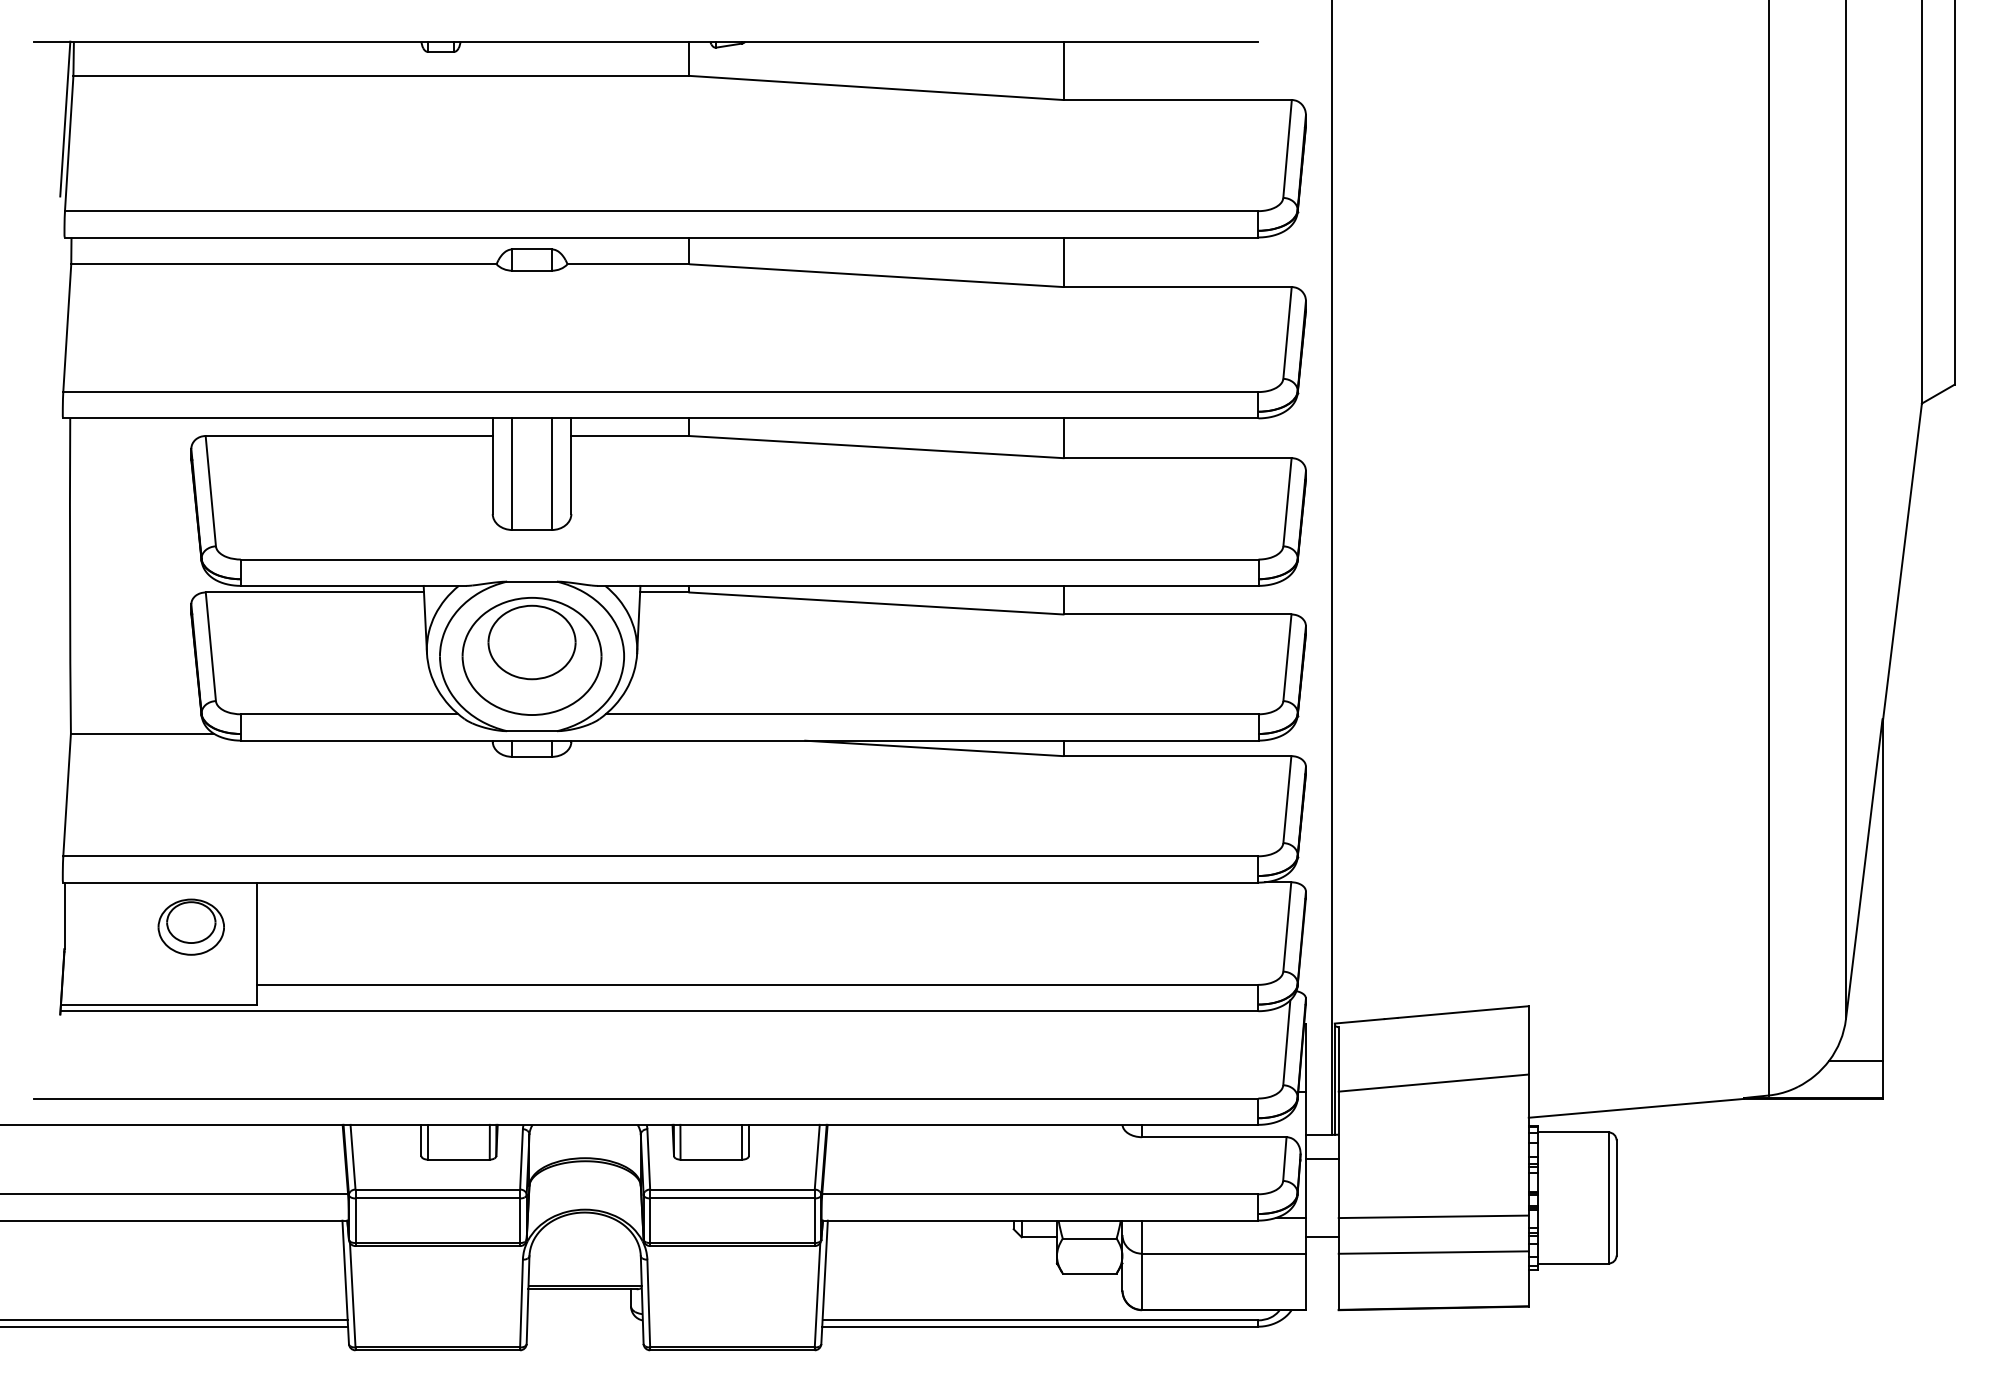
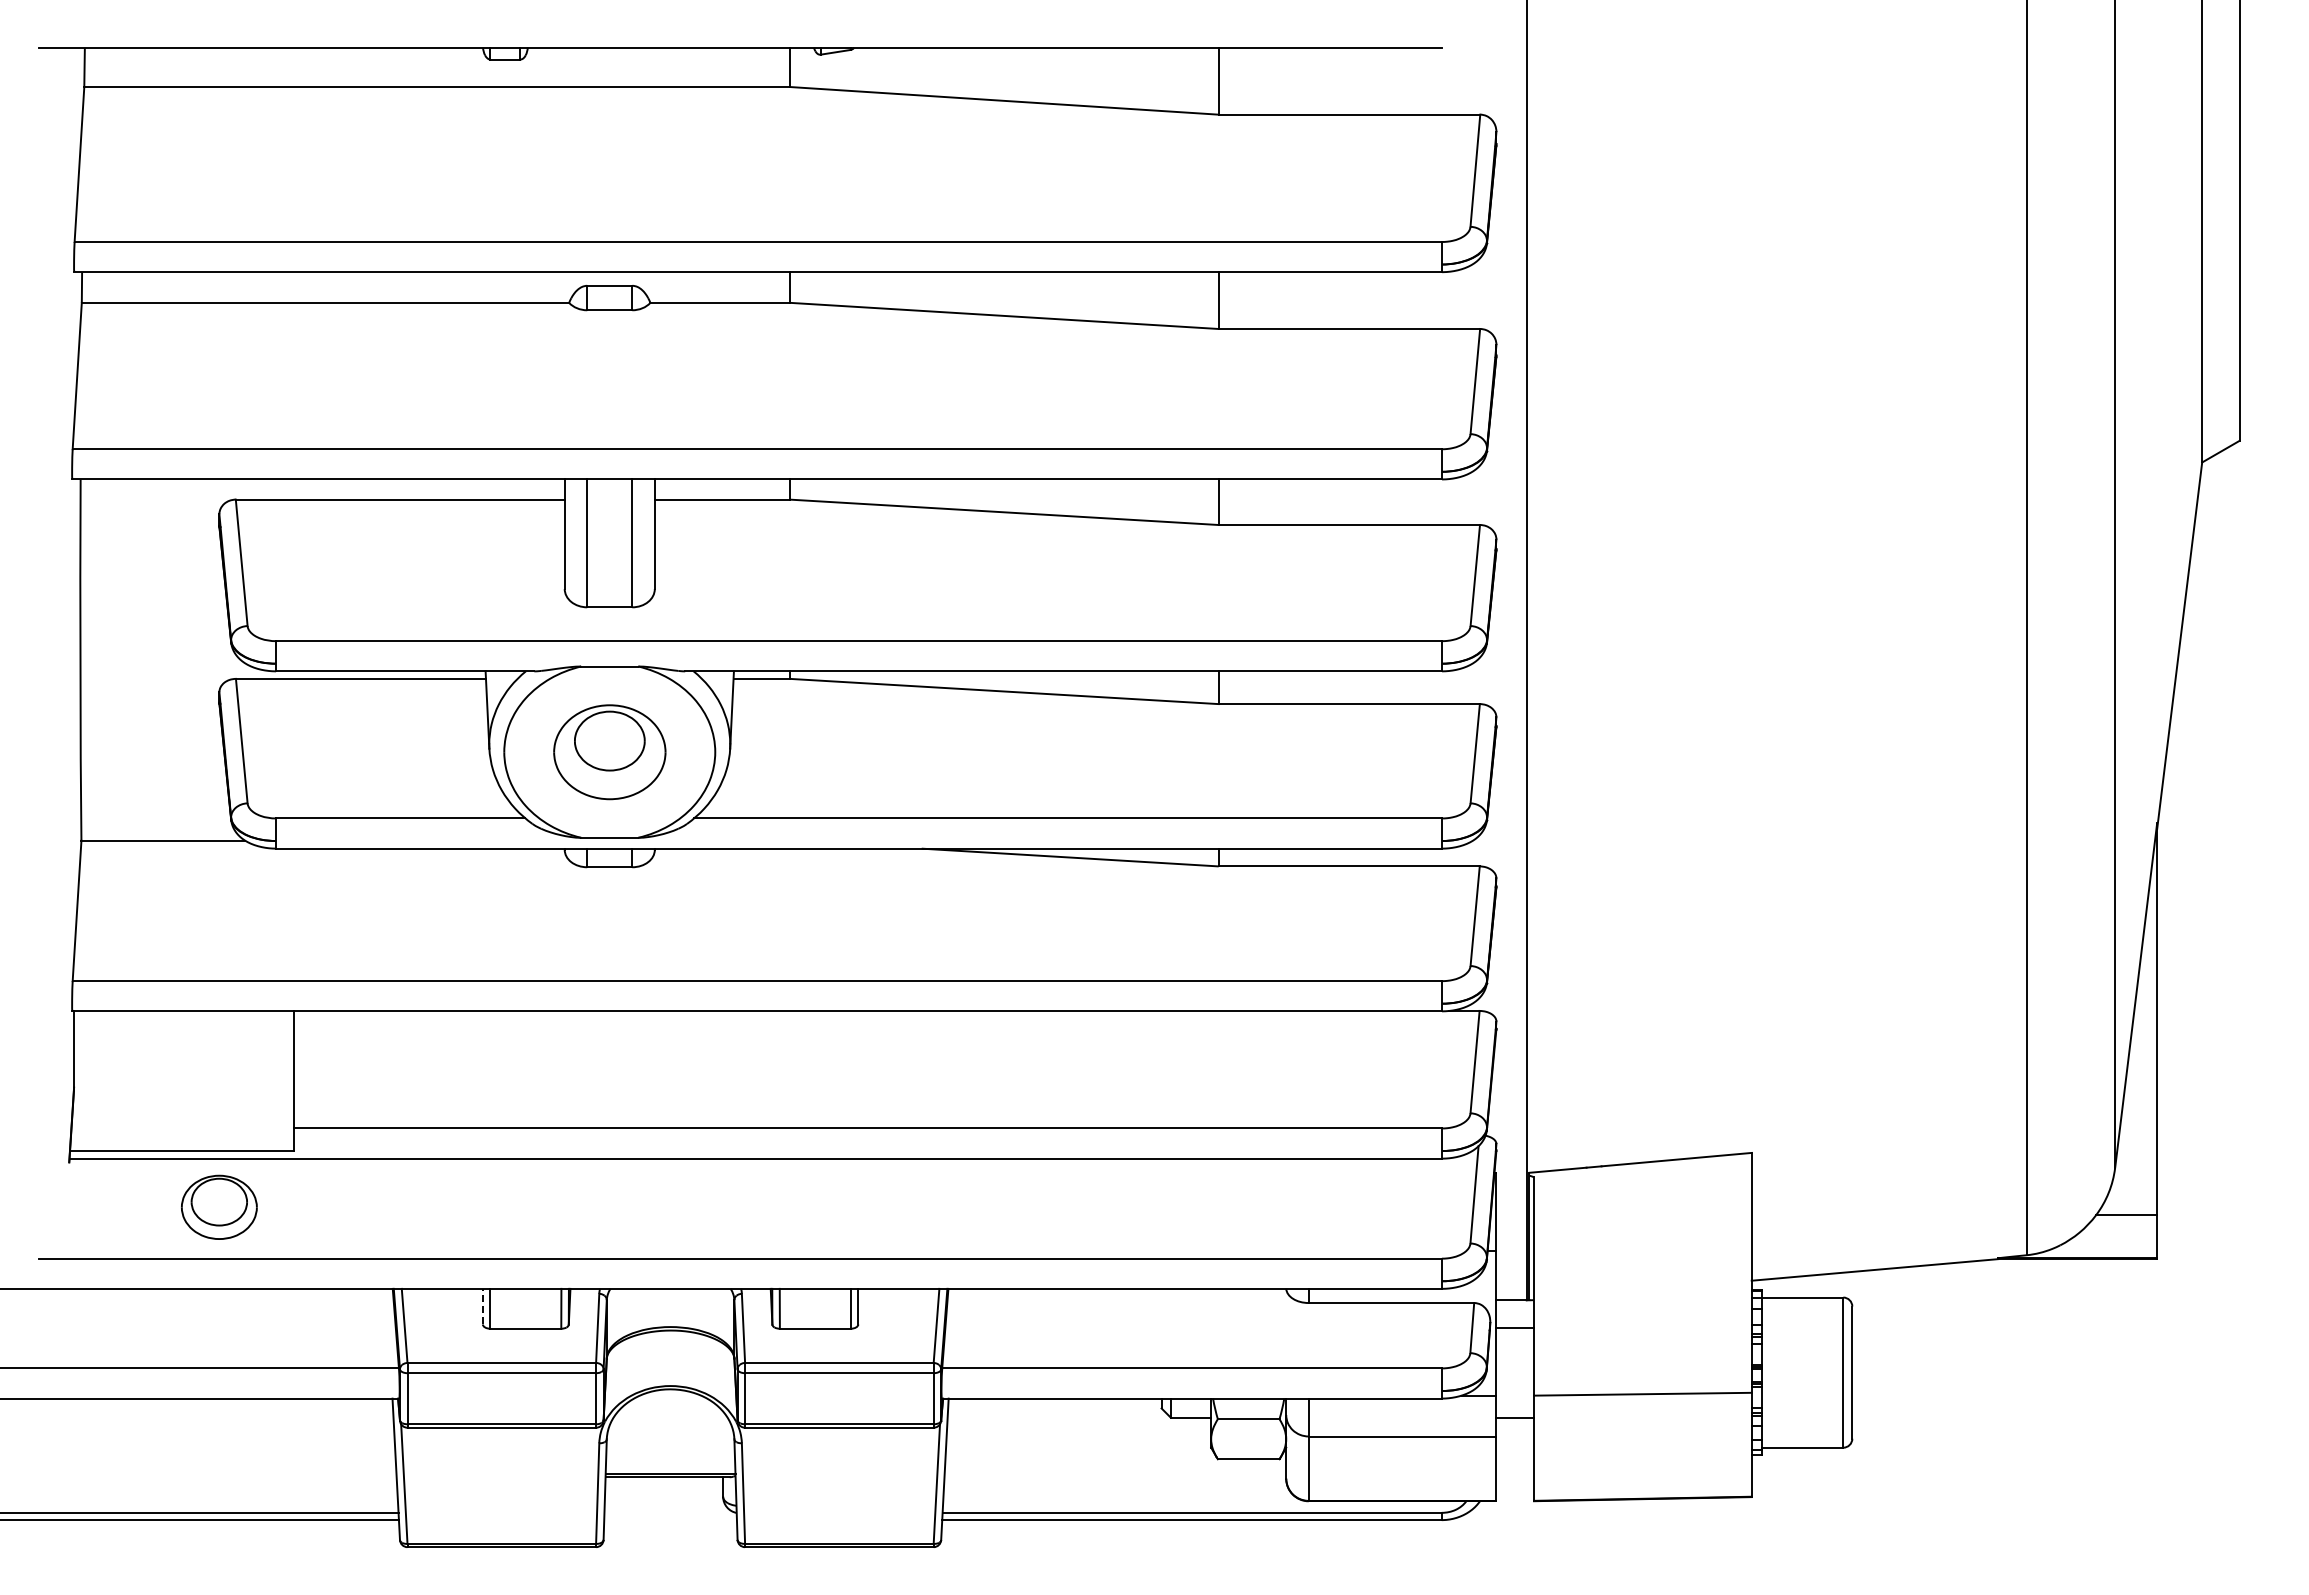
line: (64, 119) -> (74, 136), removed
part: (531, 656) -> (609, 752), size x0.7
part: (191, 926) -> (219, 1206), moved
line: (1433, 1082) -> (1642, 1240), removed
line: (420, 1140) -> (482, 1306), solid -> dashed
line: (1433, 1251) -> (1642, 1434), removed

